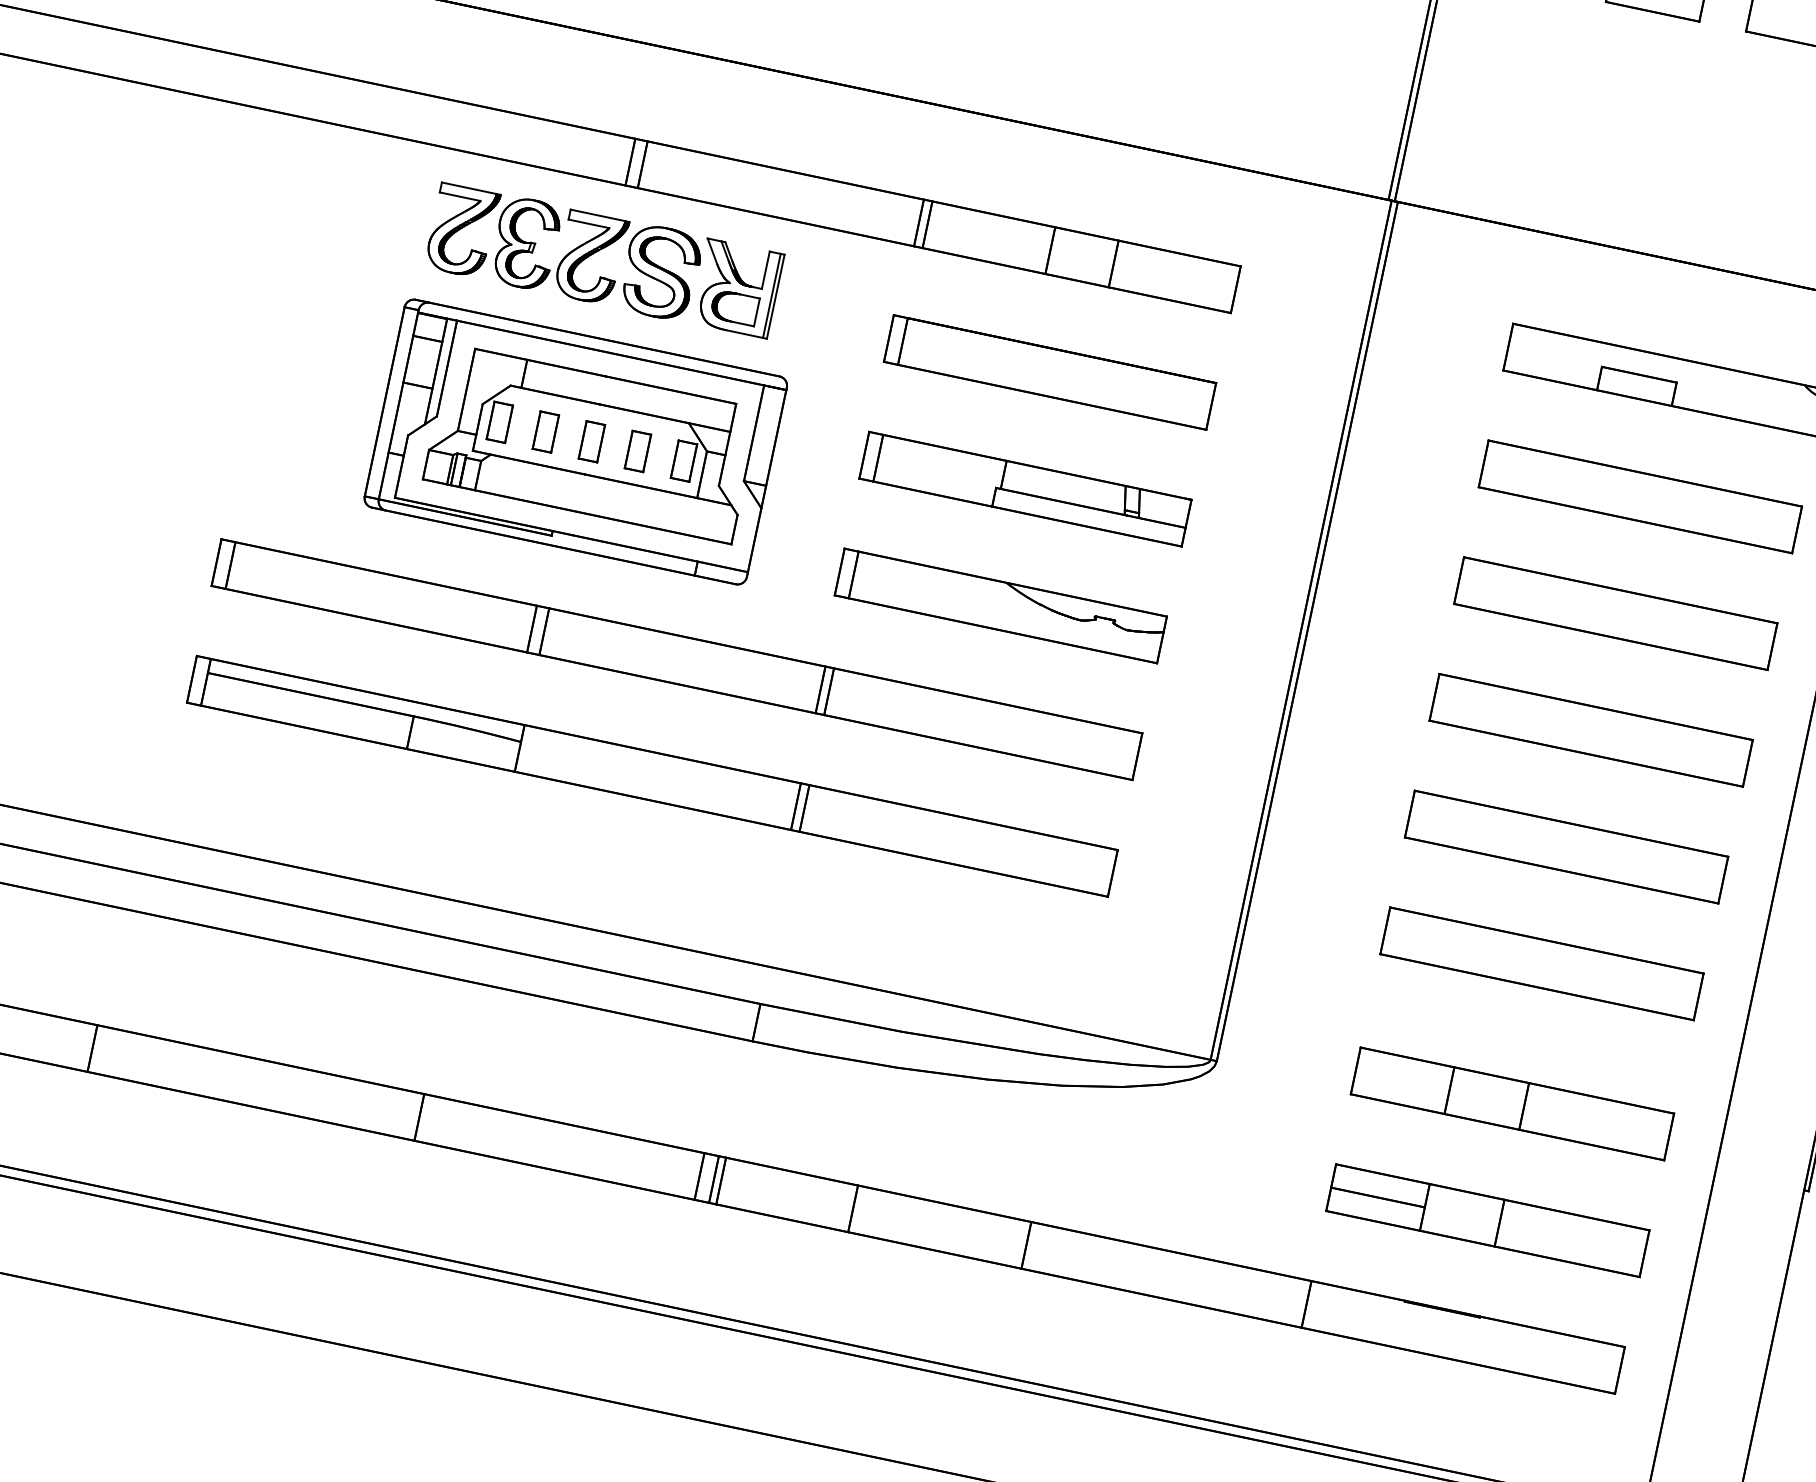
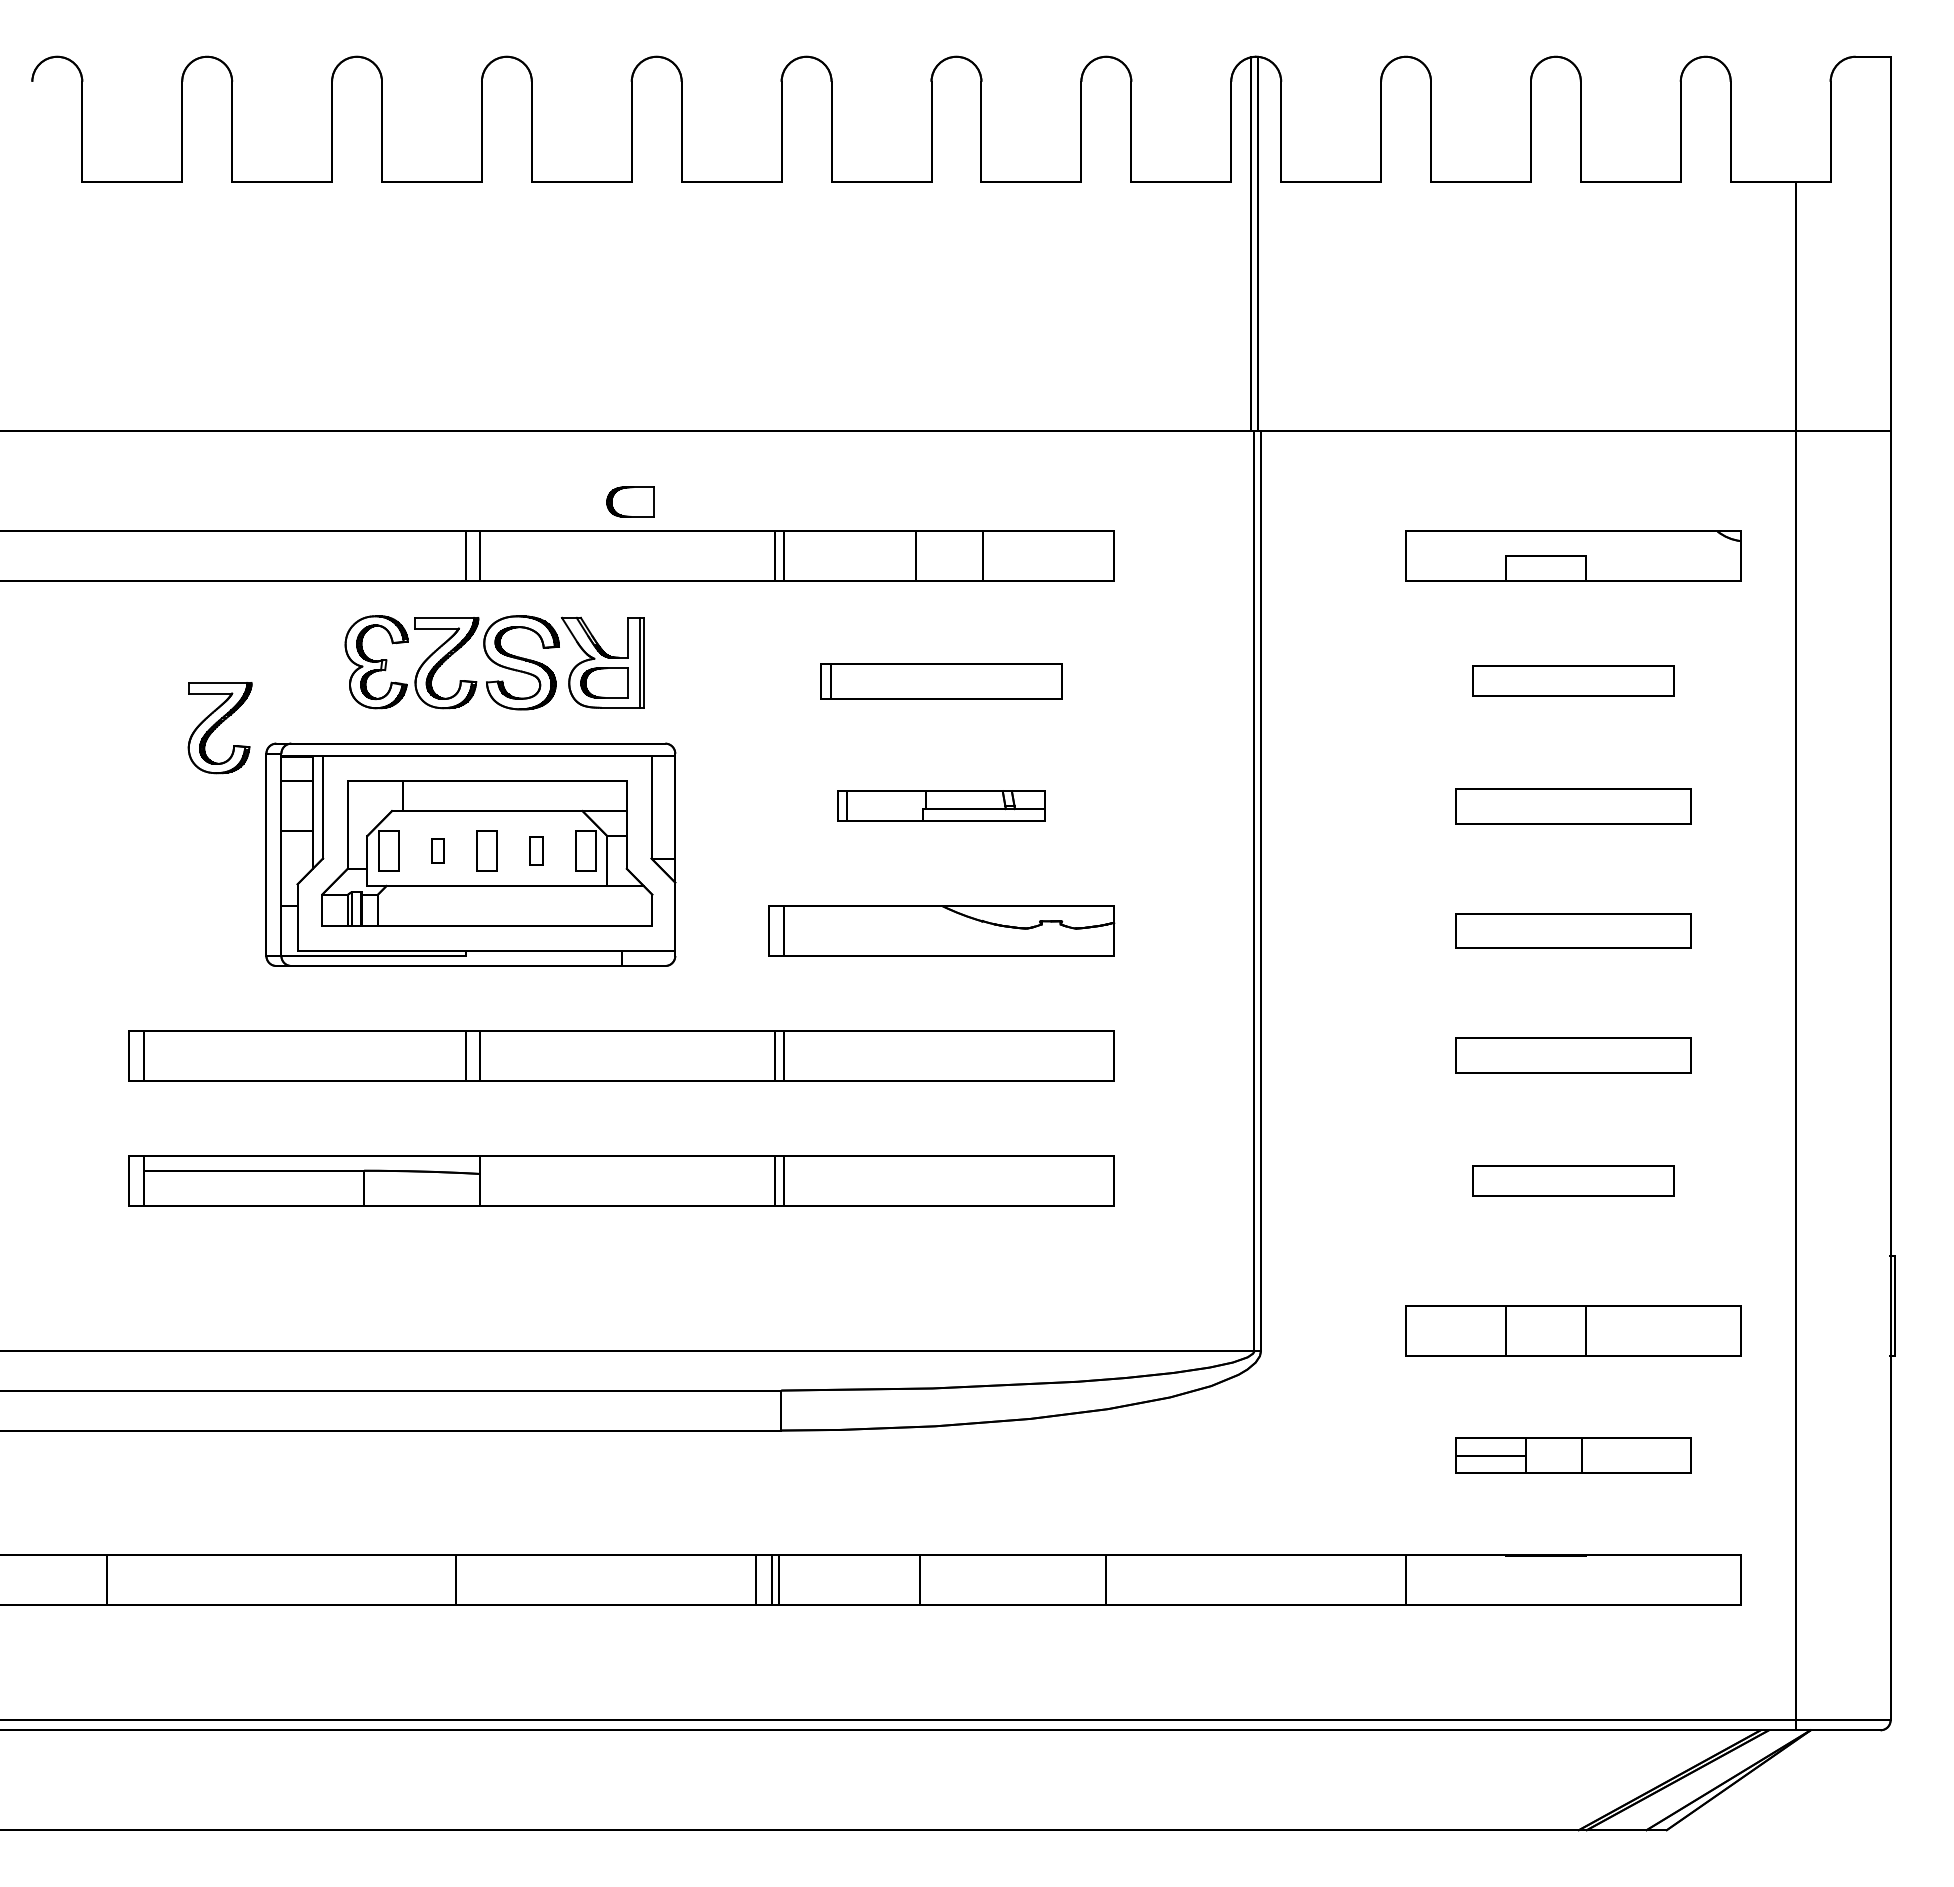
part: (794, 143) -> (630, 501), added
part: (461, 231) -> (219, 728), moved
part: (1050, 371) -> (941, 680), size x0.7
part: (545, 431) -> (437, 850), size x0.6
part: (638, 450) -> (536, 850), size x0.7
part: (1025, 488) -> (941, 805), size x0.6
part: (1640, 496) -> (1573, 680), size x0.6
part: (1616, 613) -> (1573, 805), size x0.7
part: (1591, 729) -> (1573, 930), size x0.7
part: (1567, 846) -> (1573, 1055), size x0.7
part: (1542, 963) -> (1573, 1180), size x0.6
part: (1488, 1220) -> (1573, 1455), size x0.7

